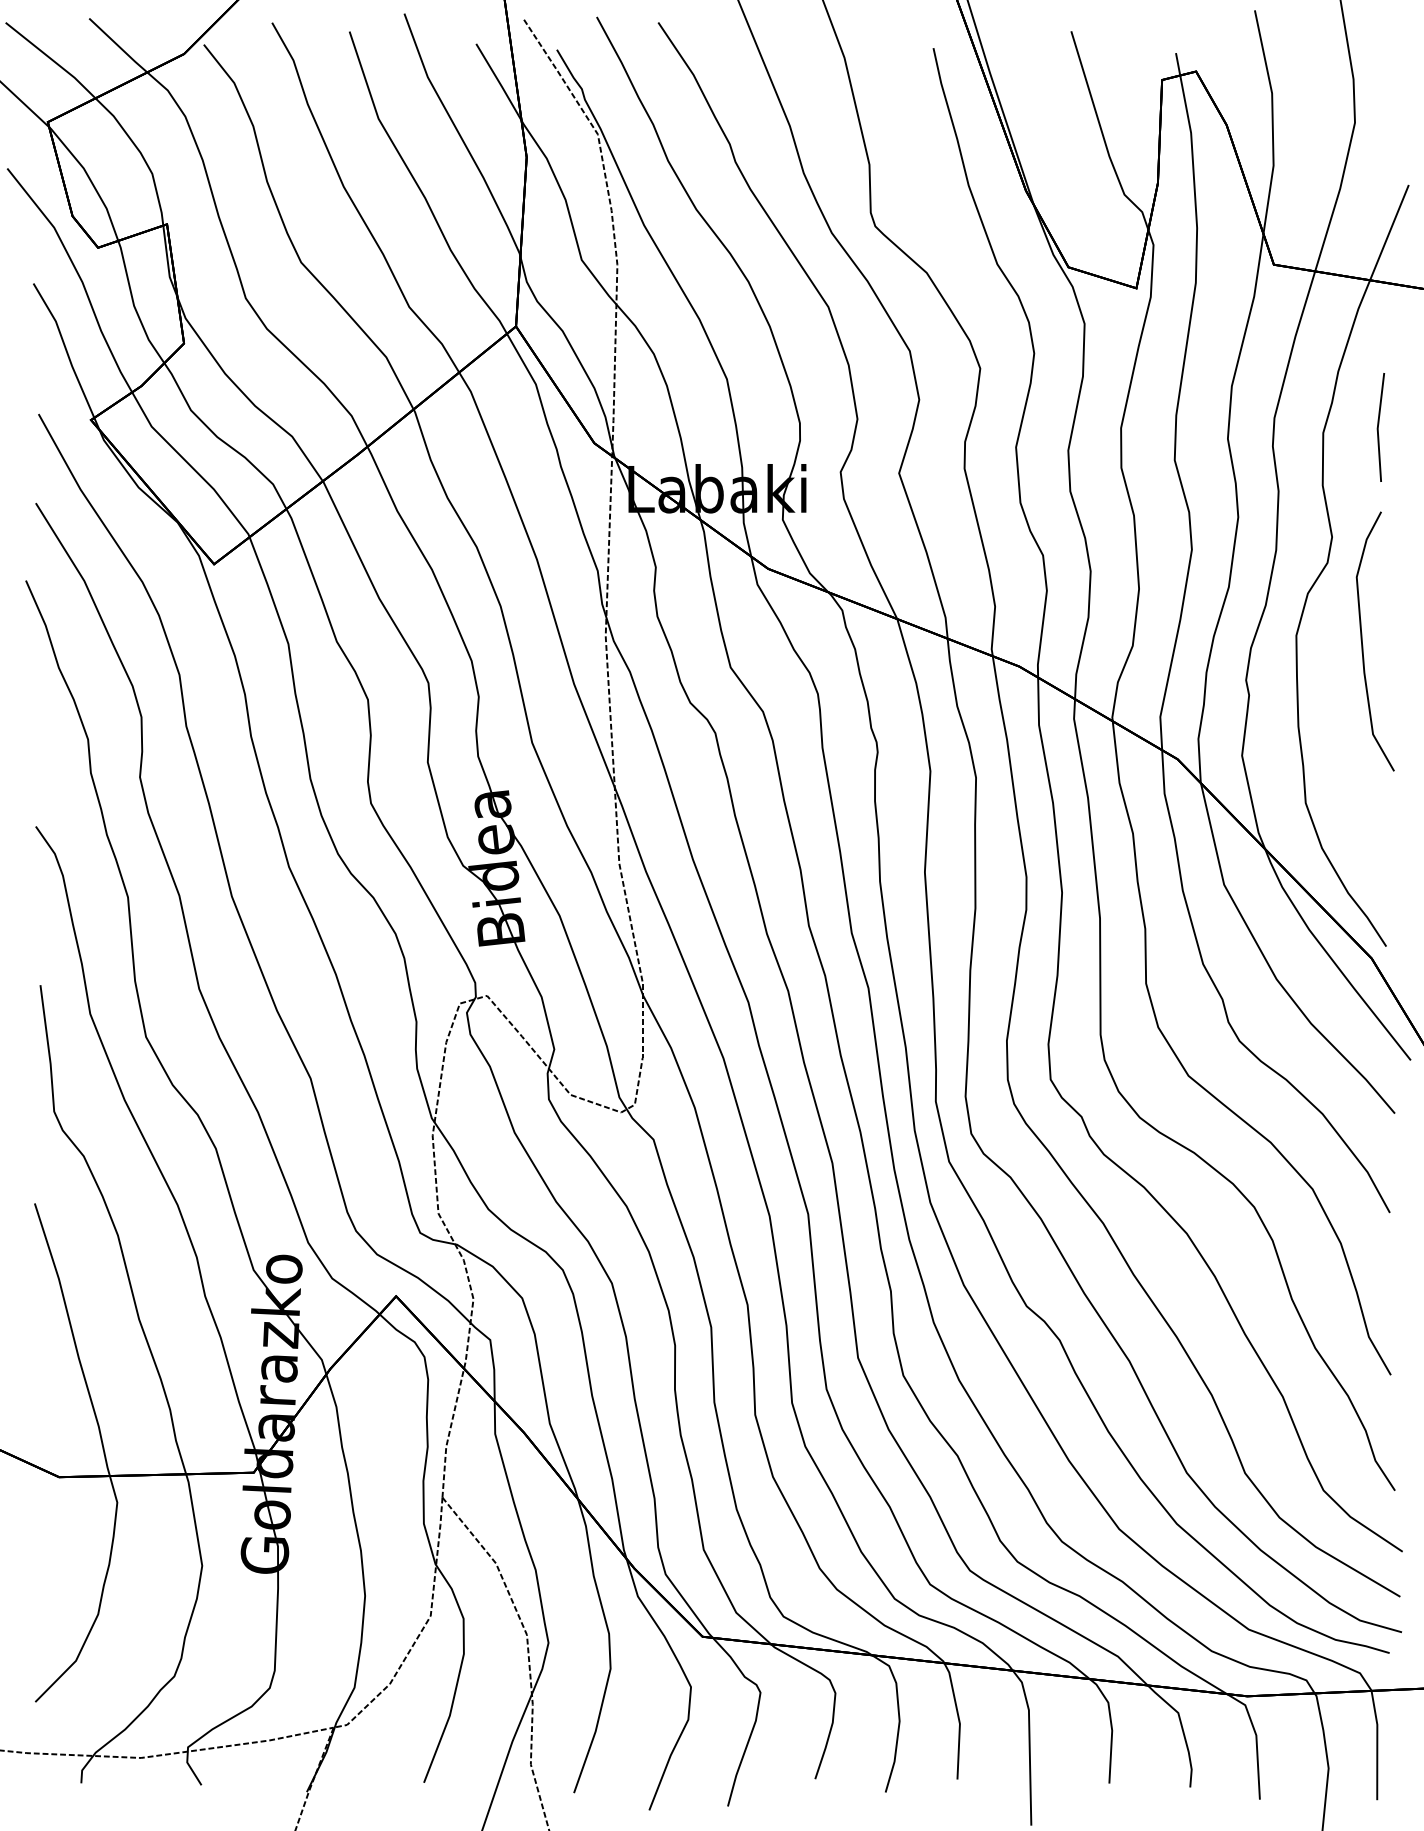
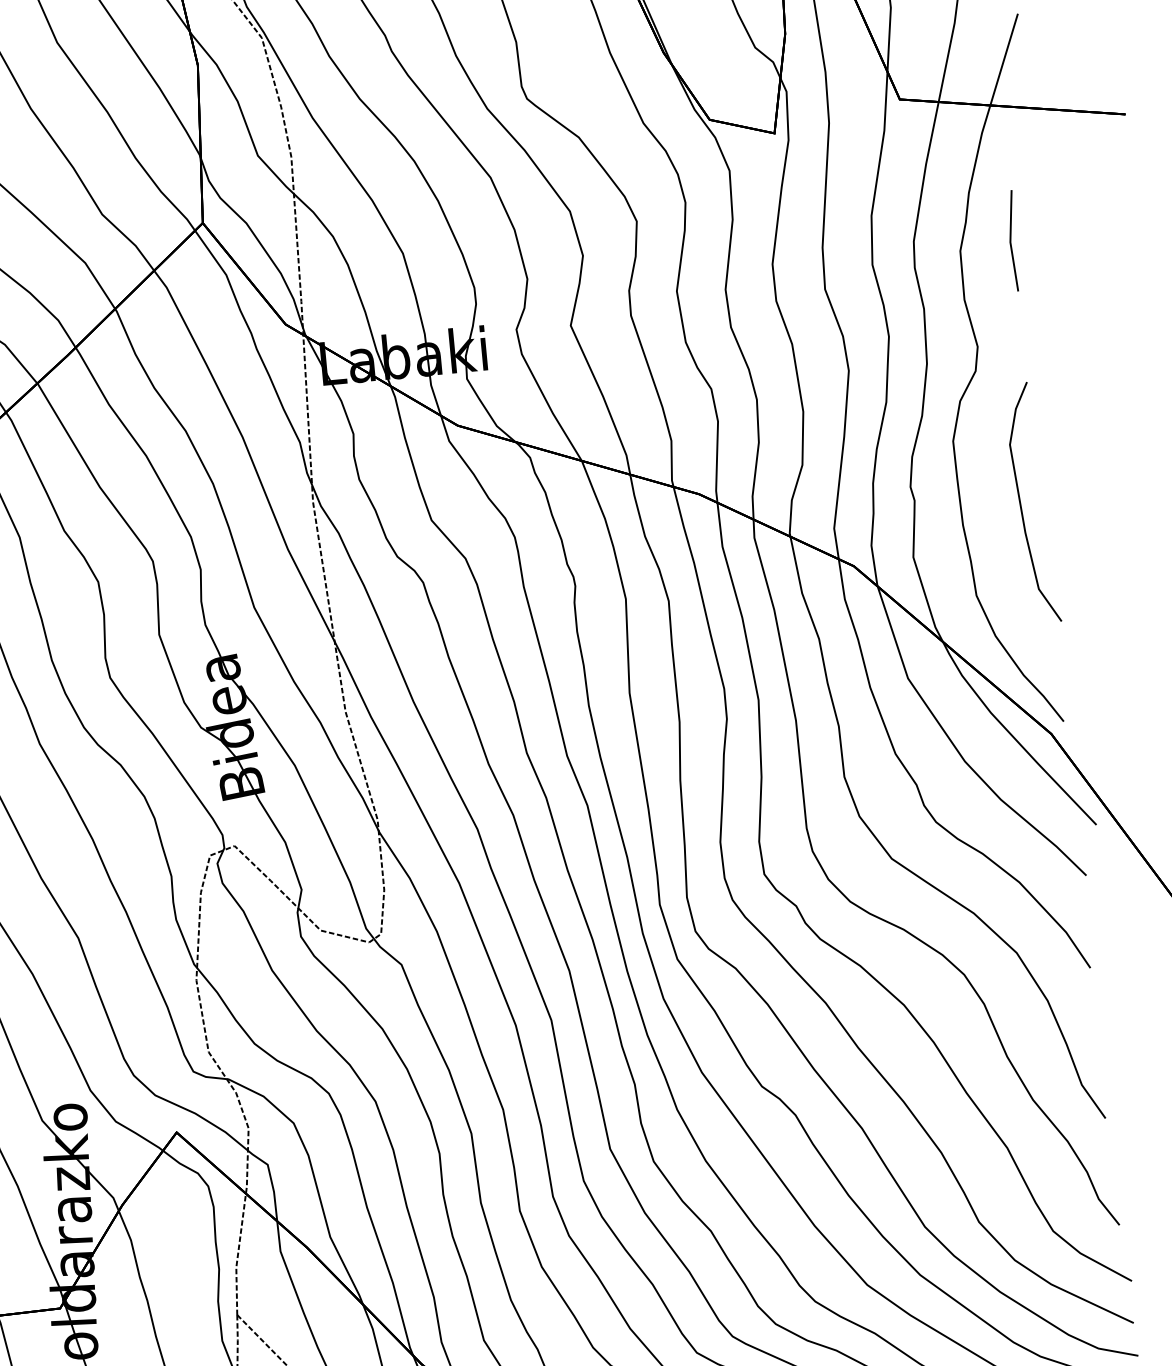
curve: (1363, 645) -> (1022, 507), moved

